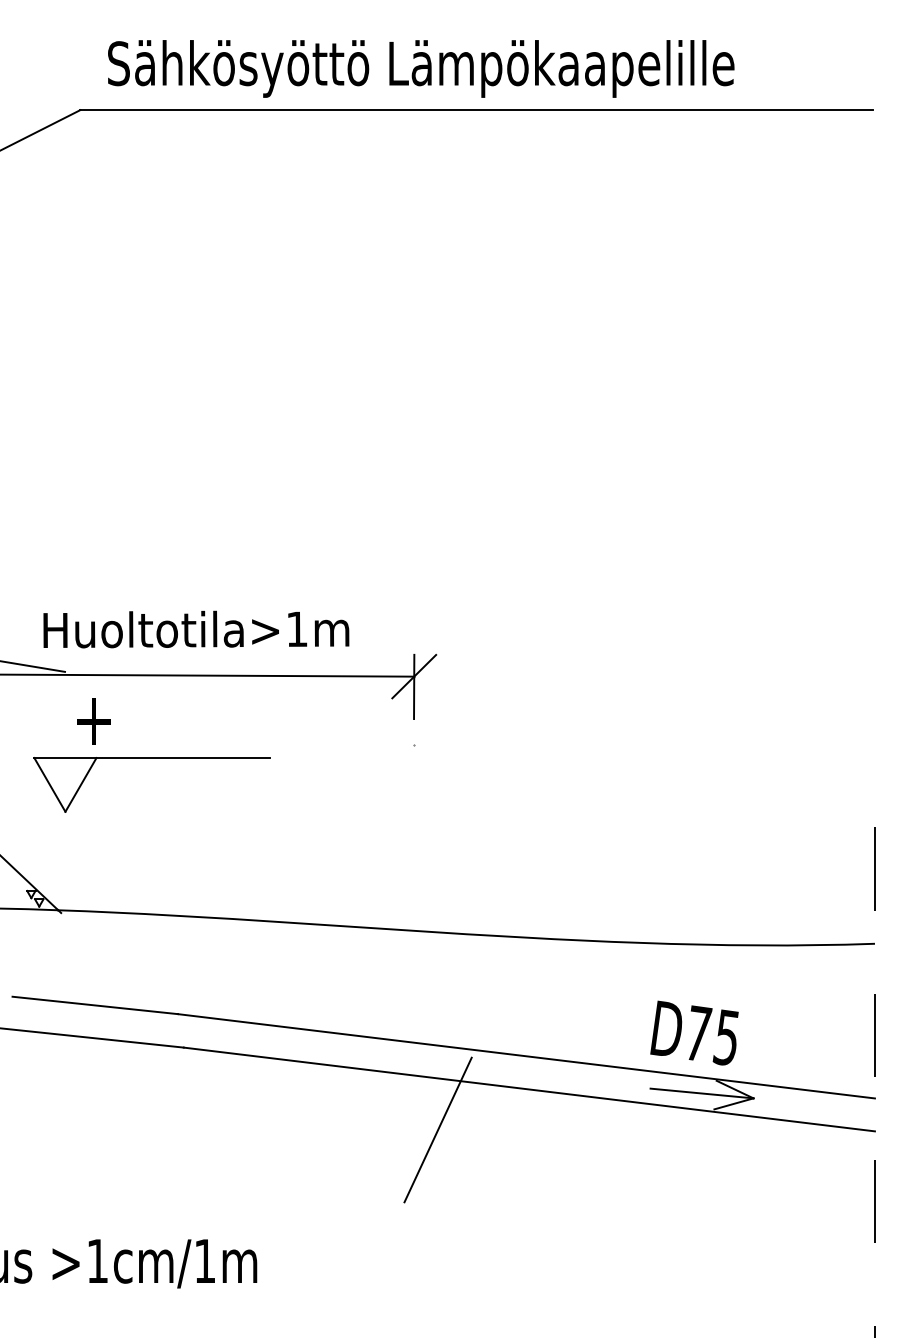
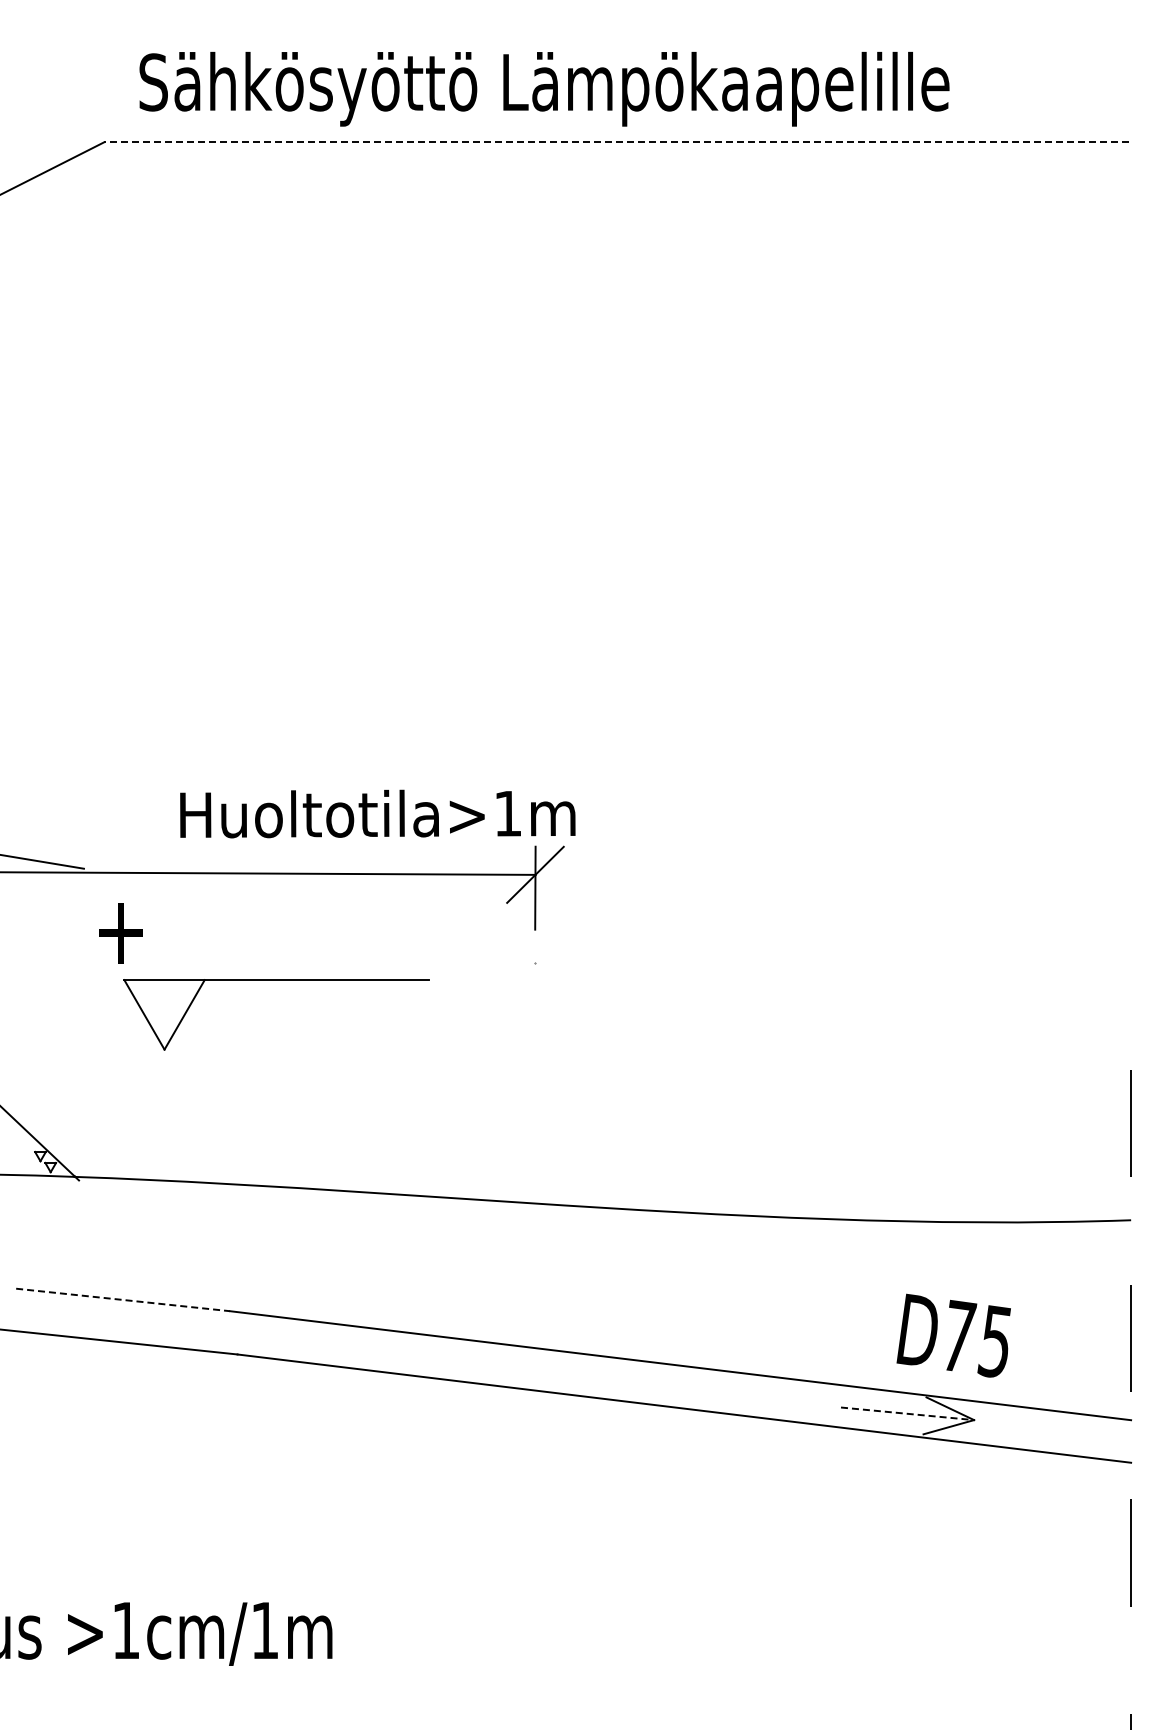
line: (476, 110) -> (616, 142), solid -> dashed
text: (196, 629) -> (377, 813), moved
part: (152, 758) -> (276, 980), moved
line: (95, 1005) -> (123, 1299), solid -> dashed
text: (694, 1032) -> (953, 1335), moved
line: (702, 1093) -> (907, 1413), solid -> dashed
line: (437, 1129) -> (565, 1460), removed

